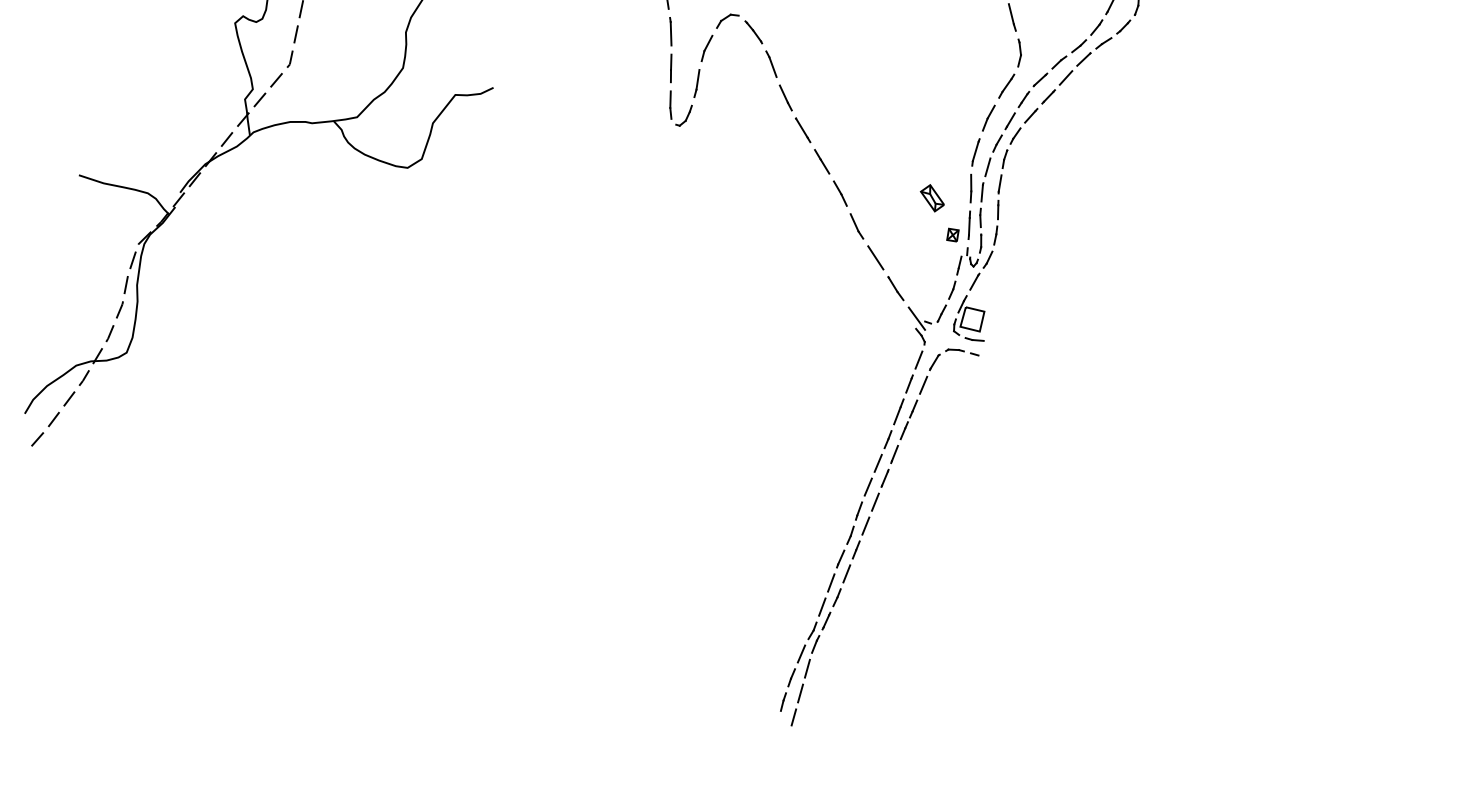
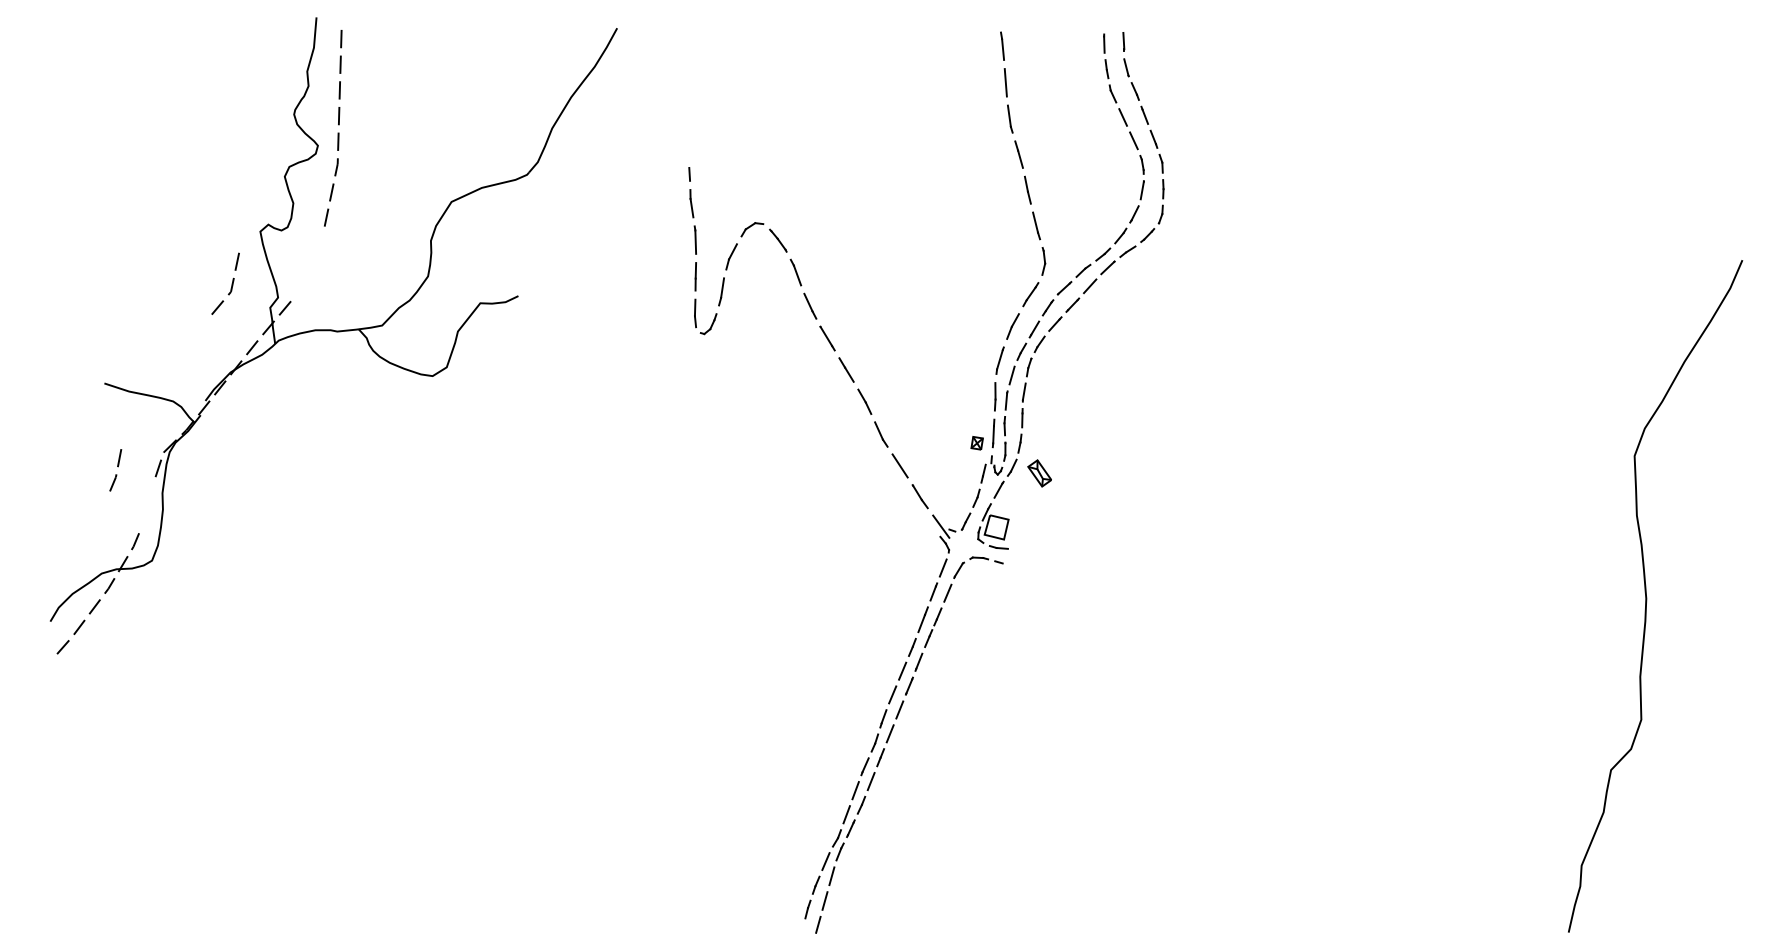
part: (284, 56) -> (225, 283), moved
part: (932, 198) -> (1039, 473), moved
part: (122, 297) -> (115, 470), moved

